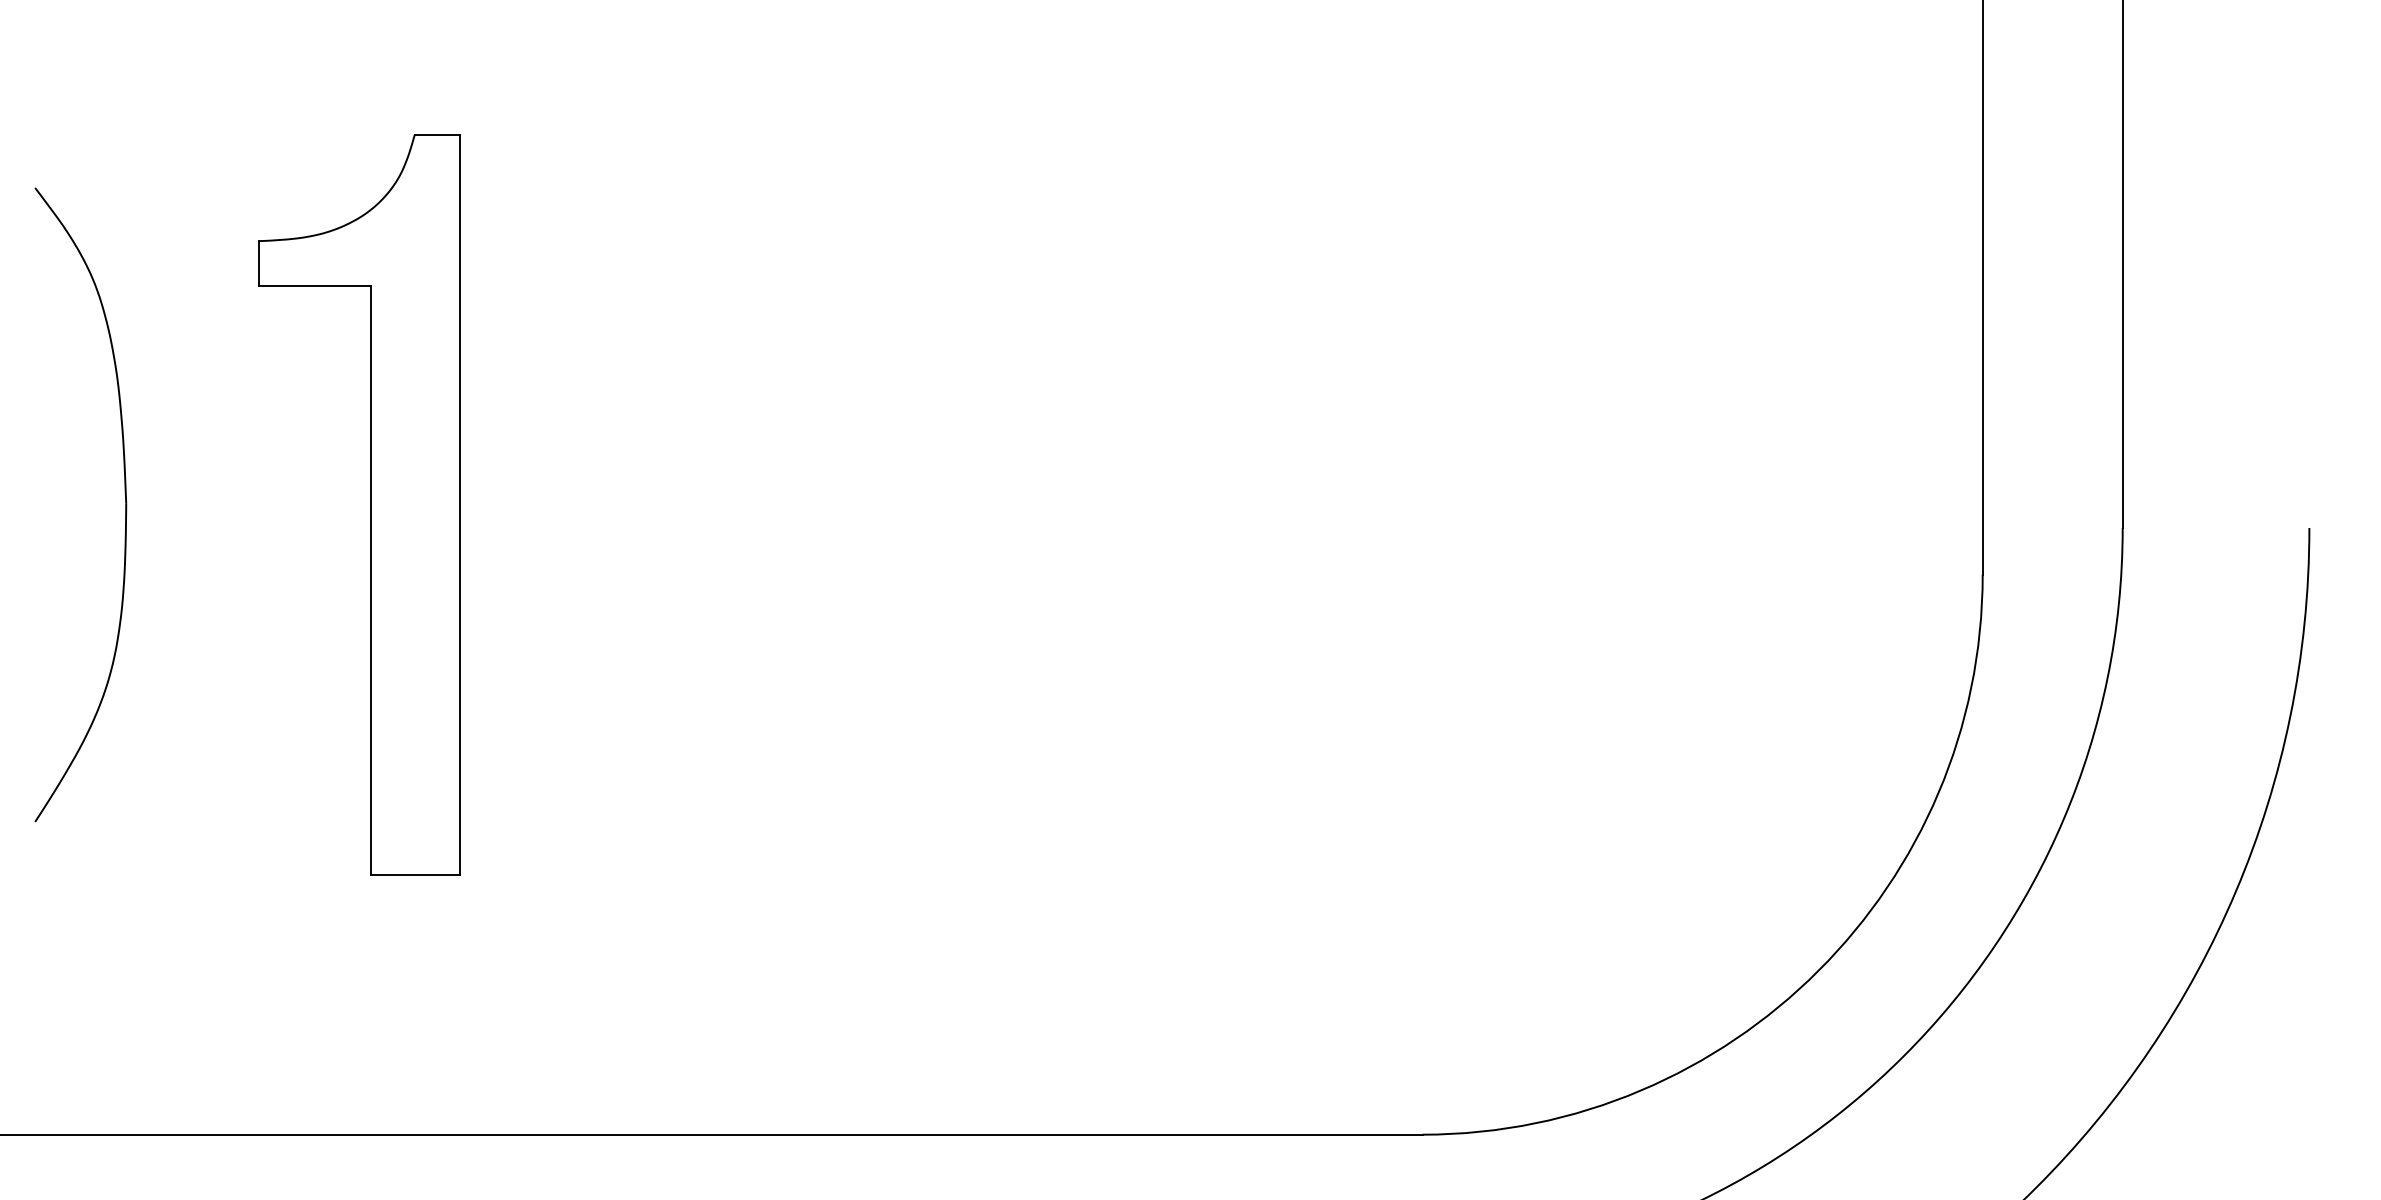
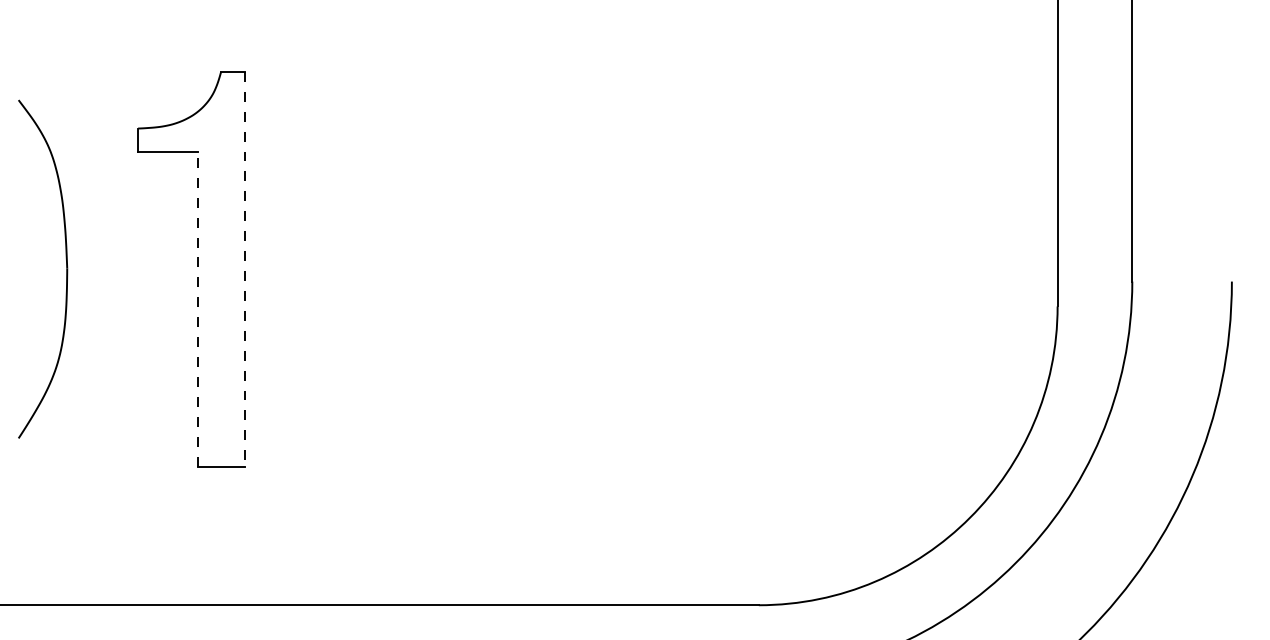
line: (460, 505) -> (245, 269), solid -> dashed
line: (370, 580) -> (197, 309), solid -> dashed

